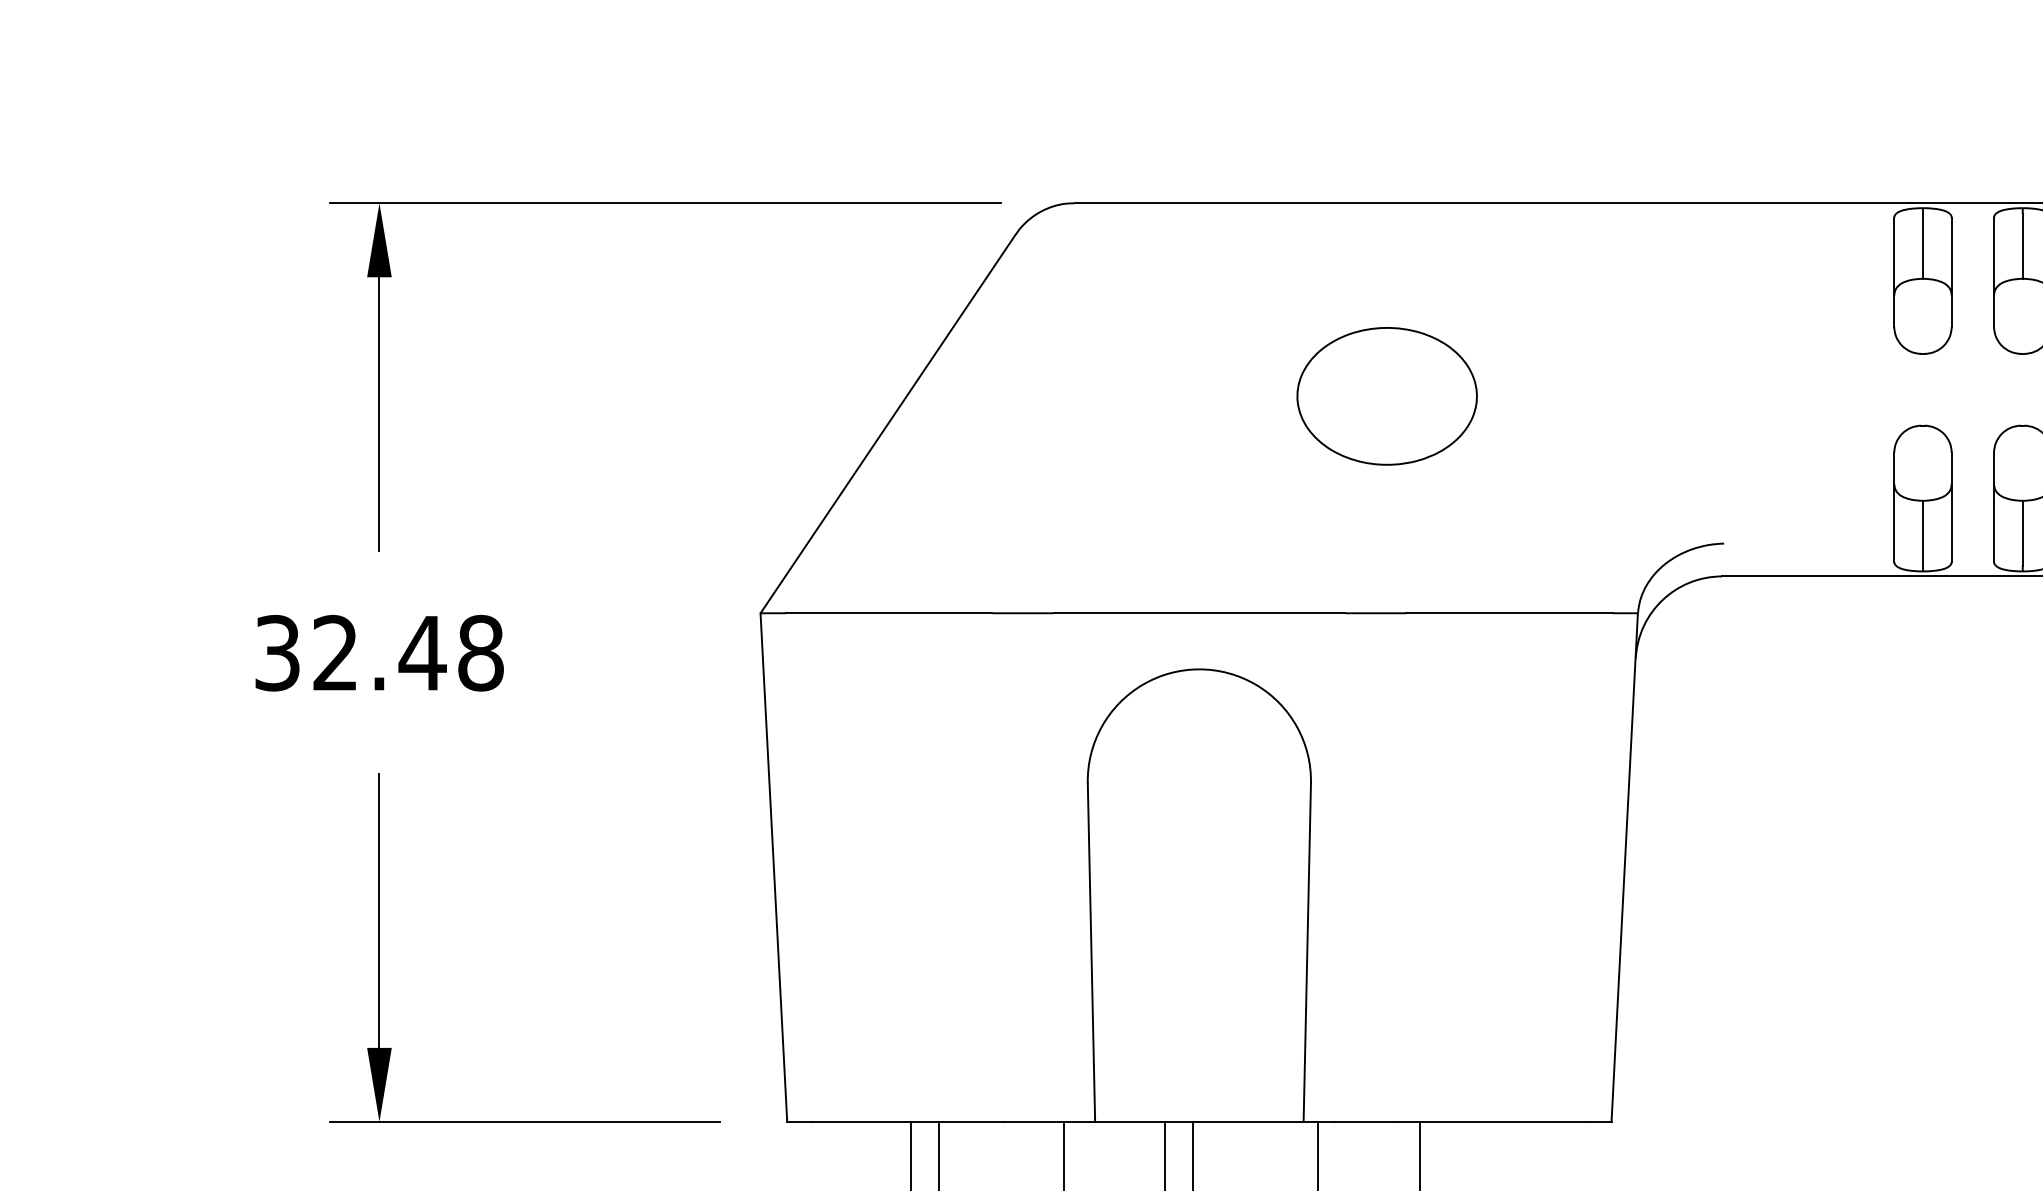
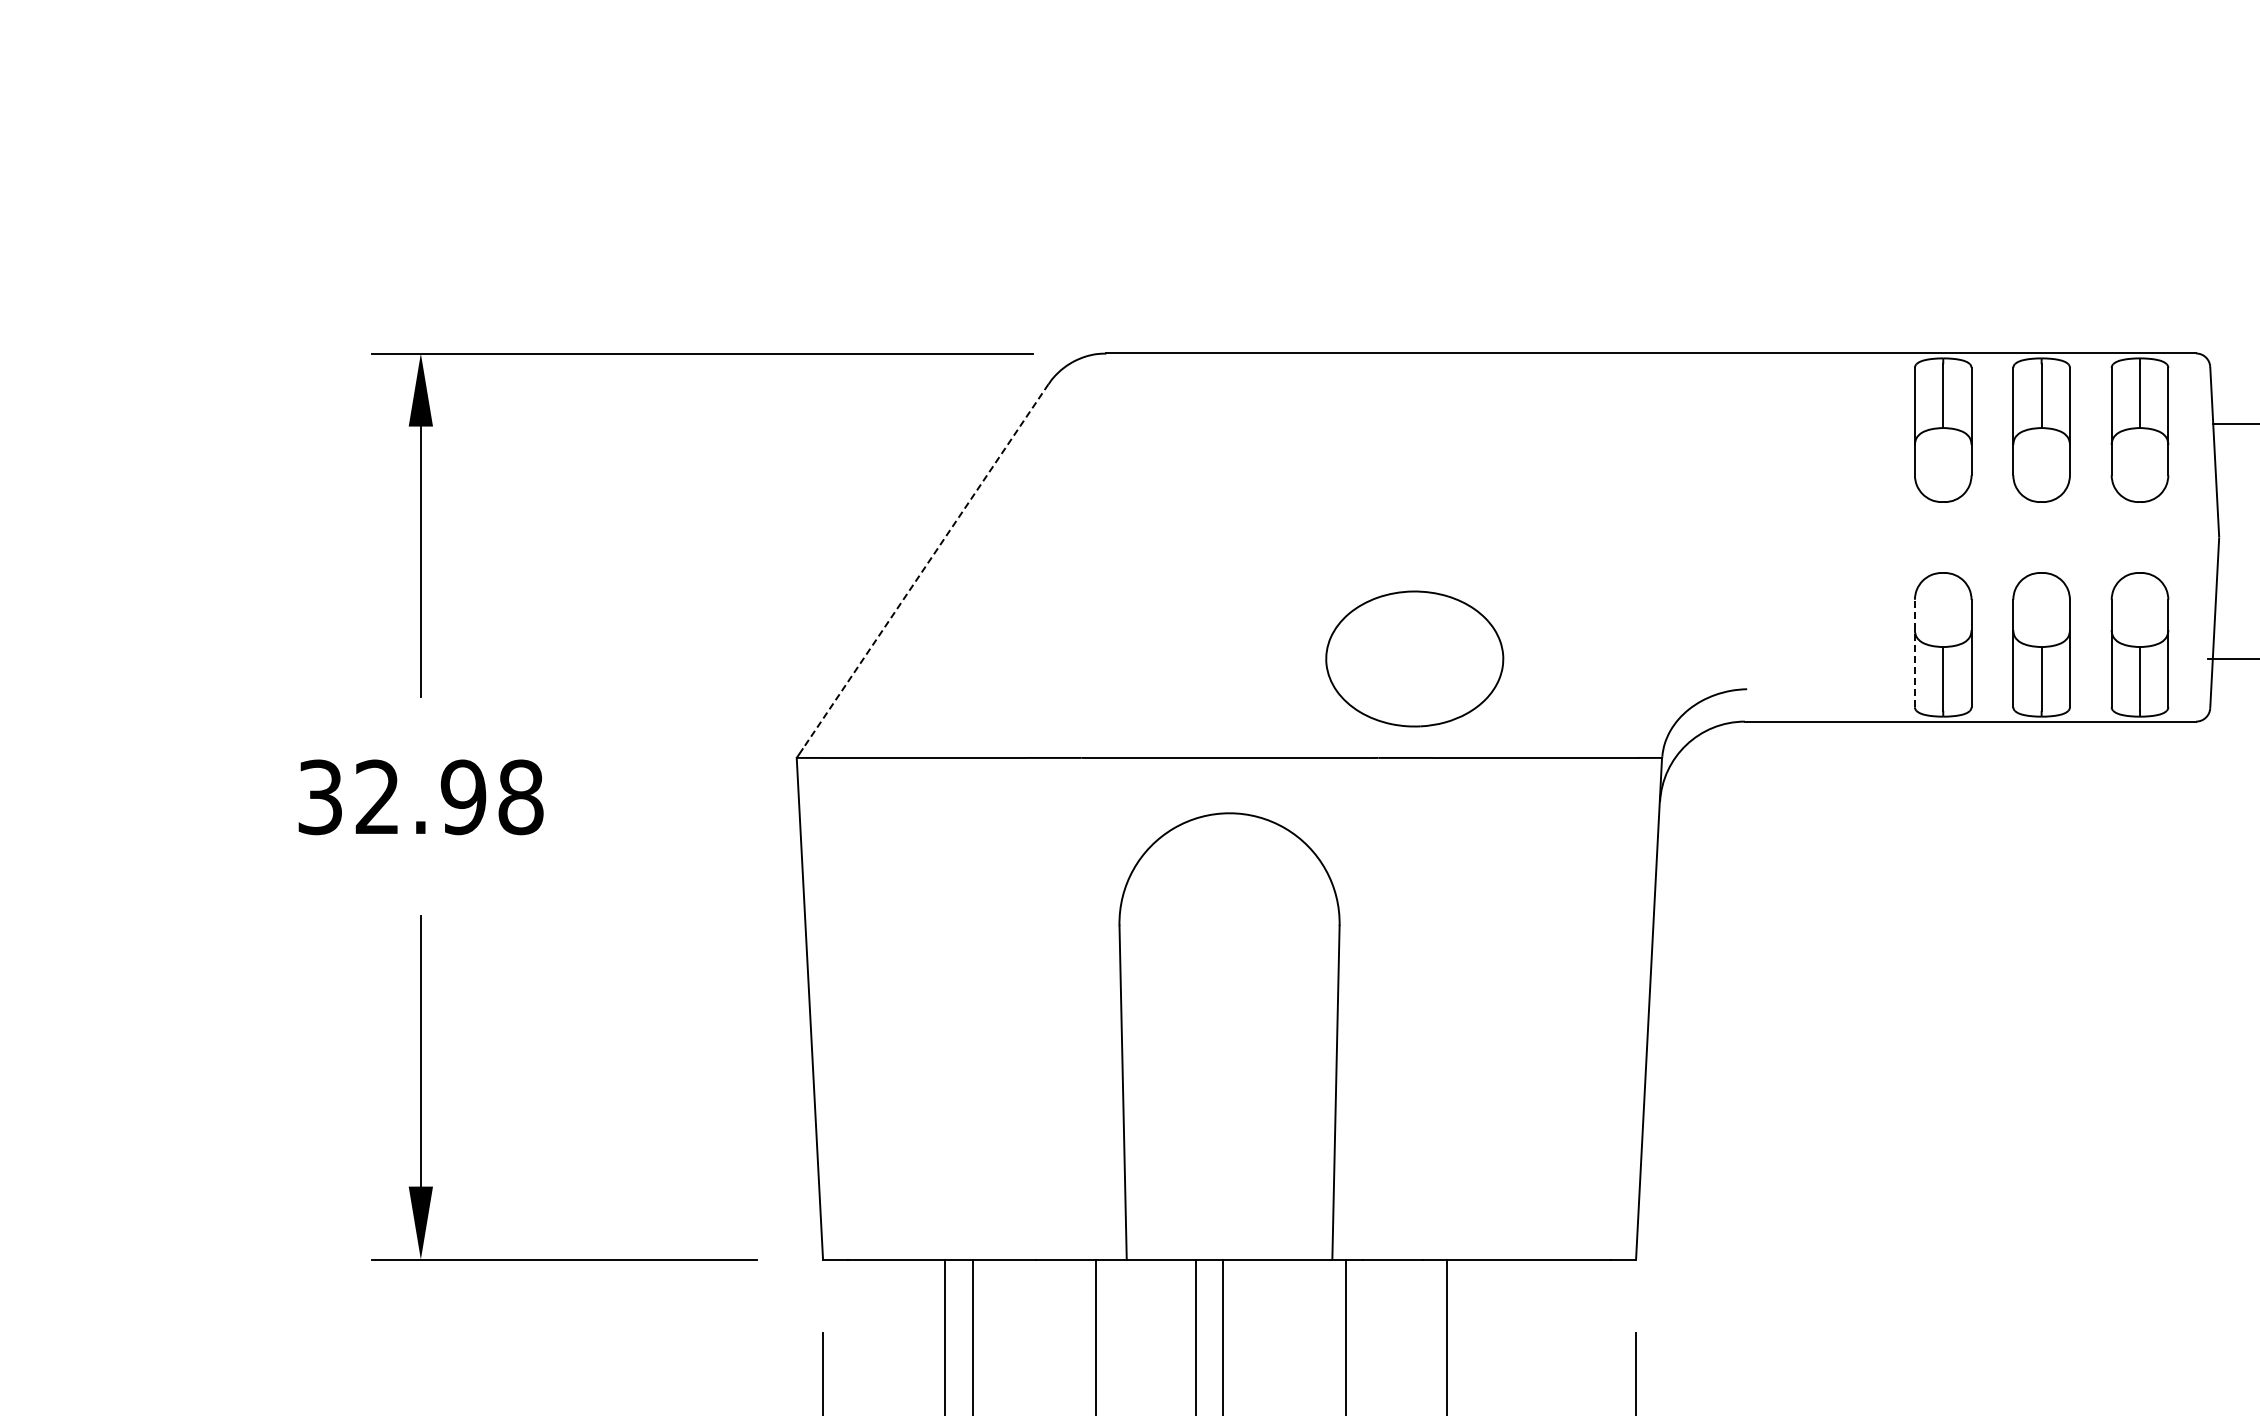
part: (1386, 395) -> (1414, 658), moved
line: (891, 419) -> (925, 566), solid -> dashed
line: (1893, 507) -> (1914, 653), solid -> dashed
text: (422, 653) -> (463, 797), 32.48 -> 32.98

